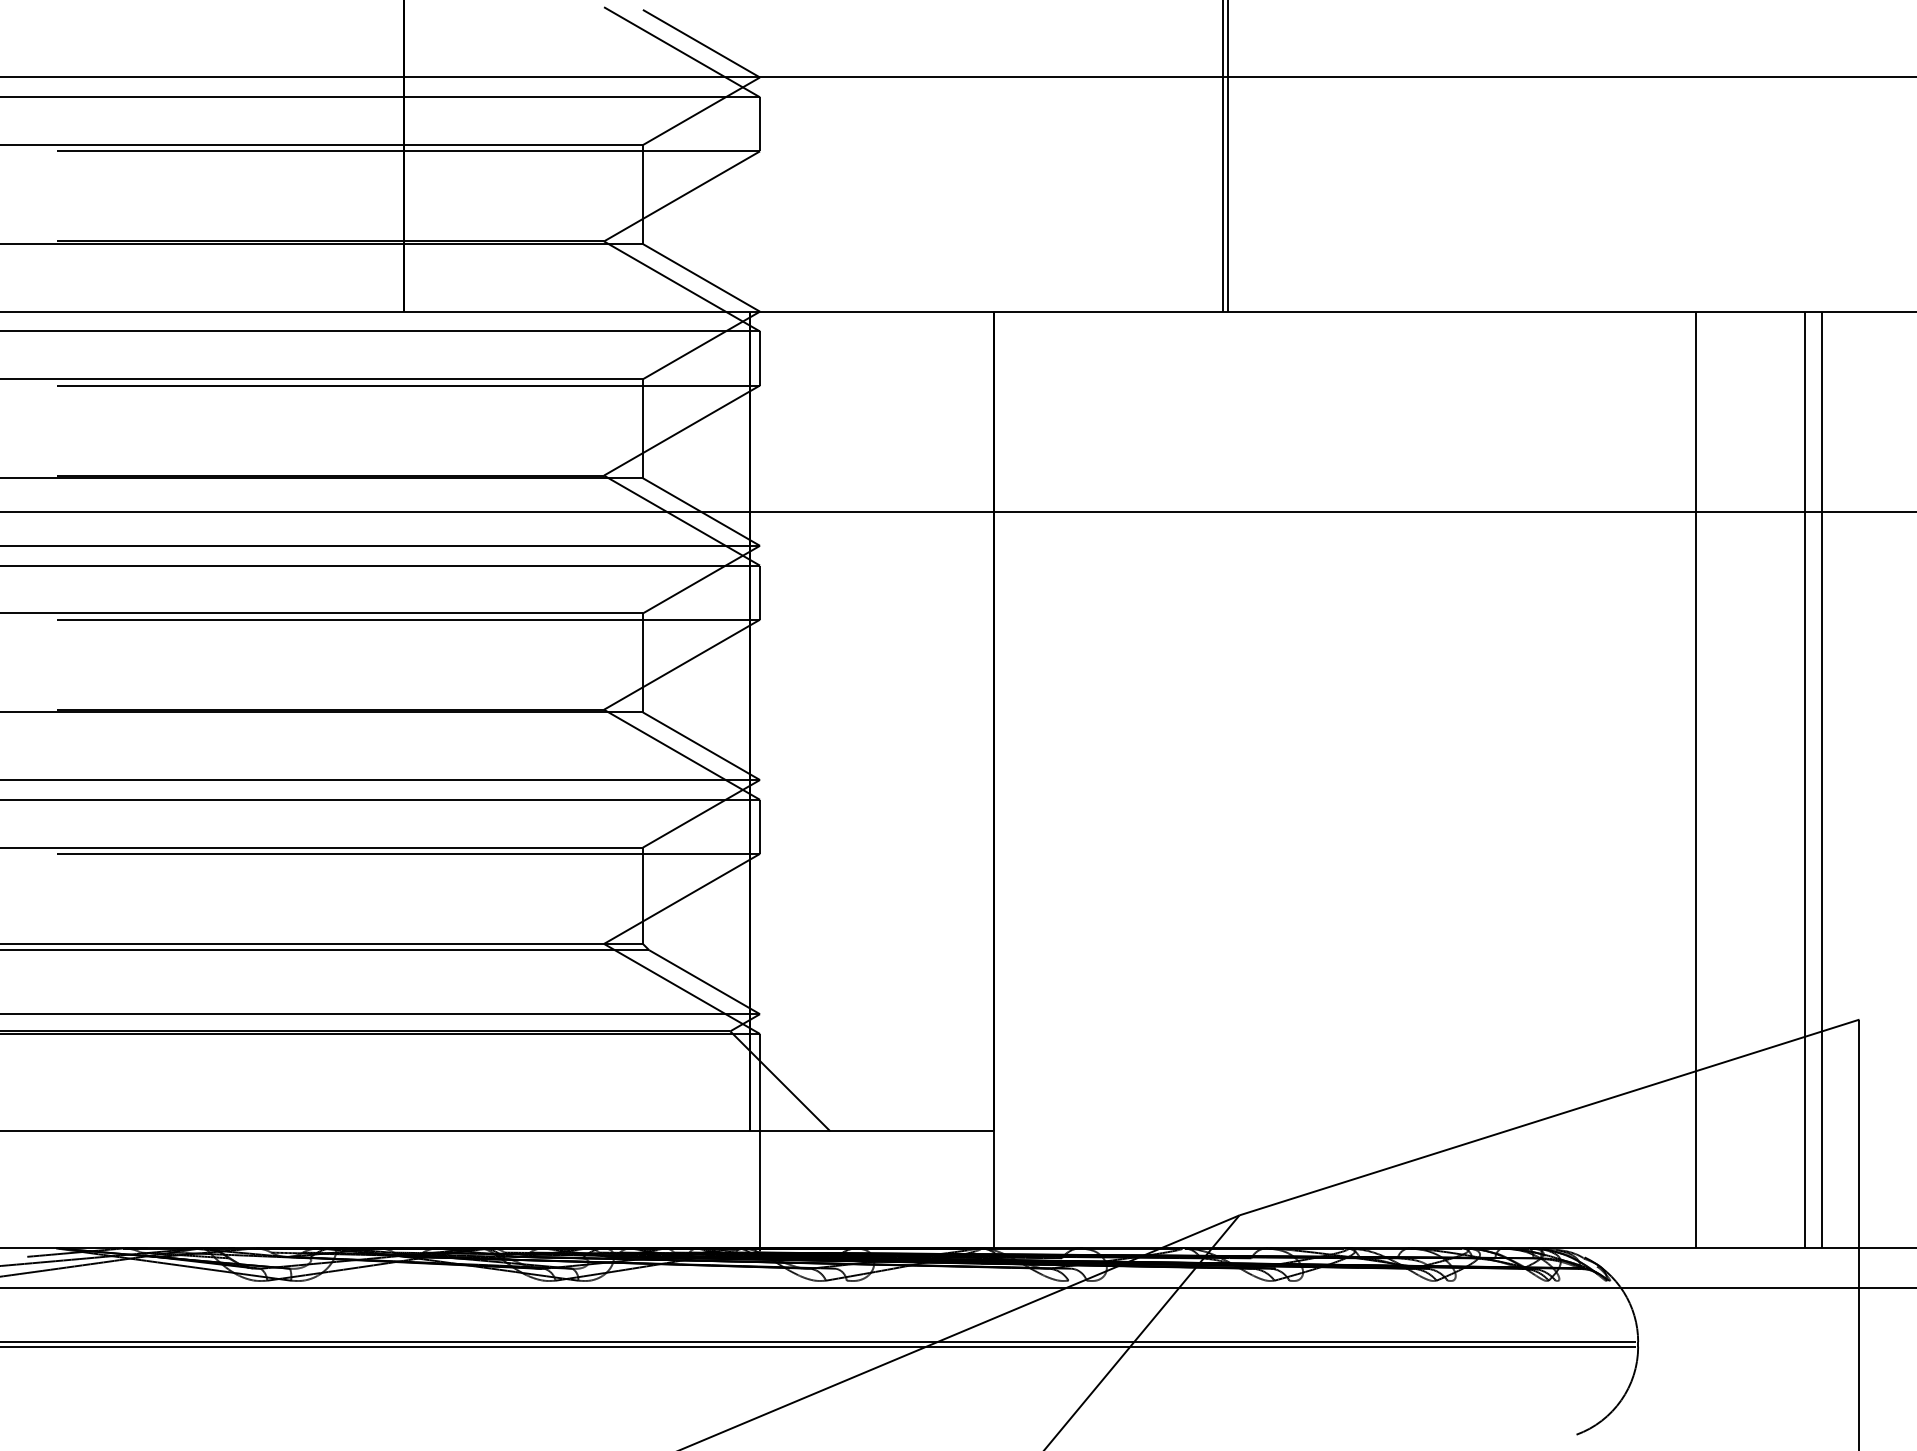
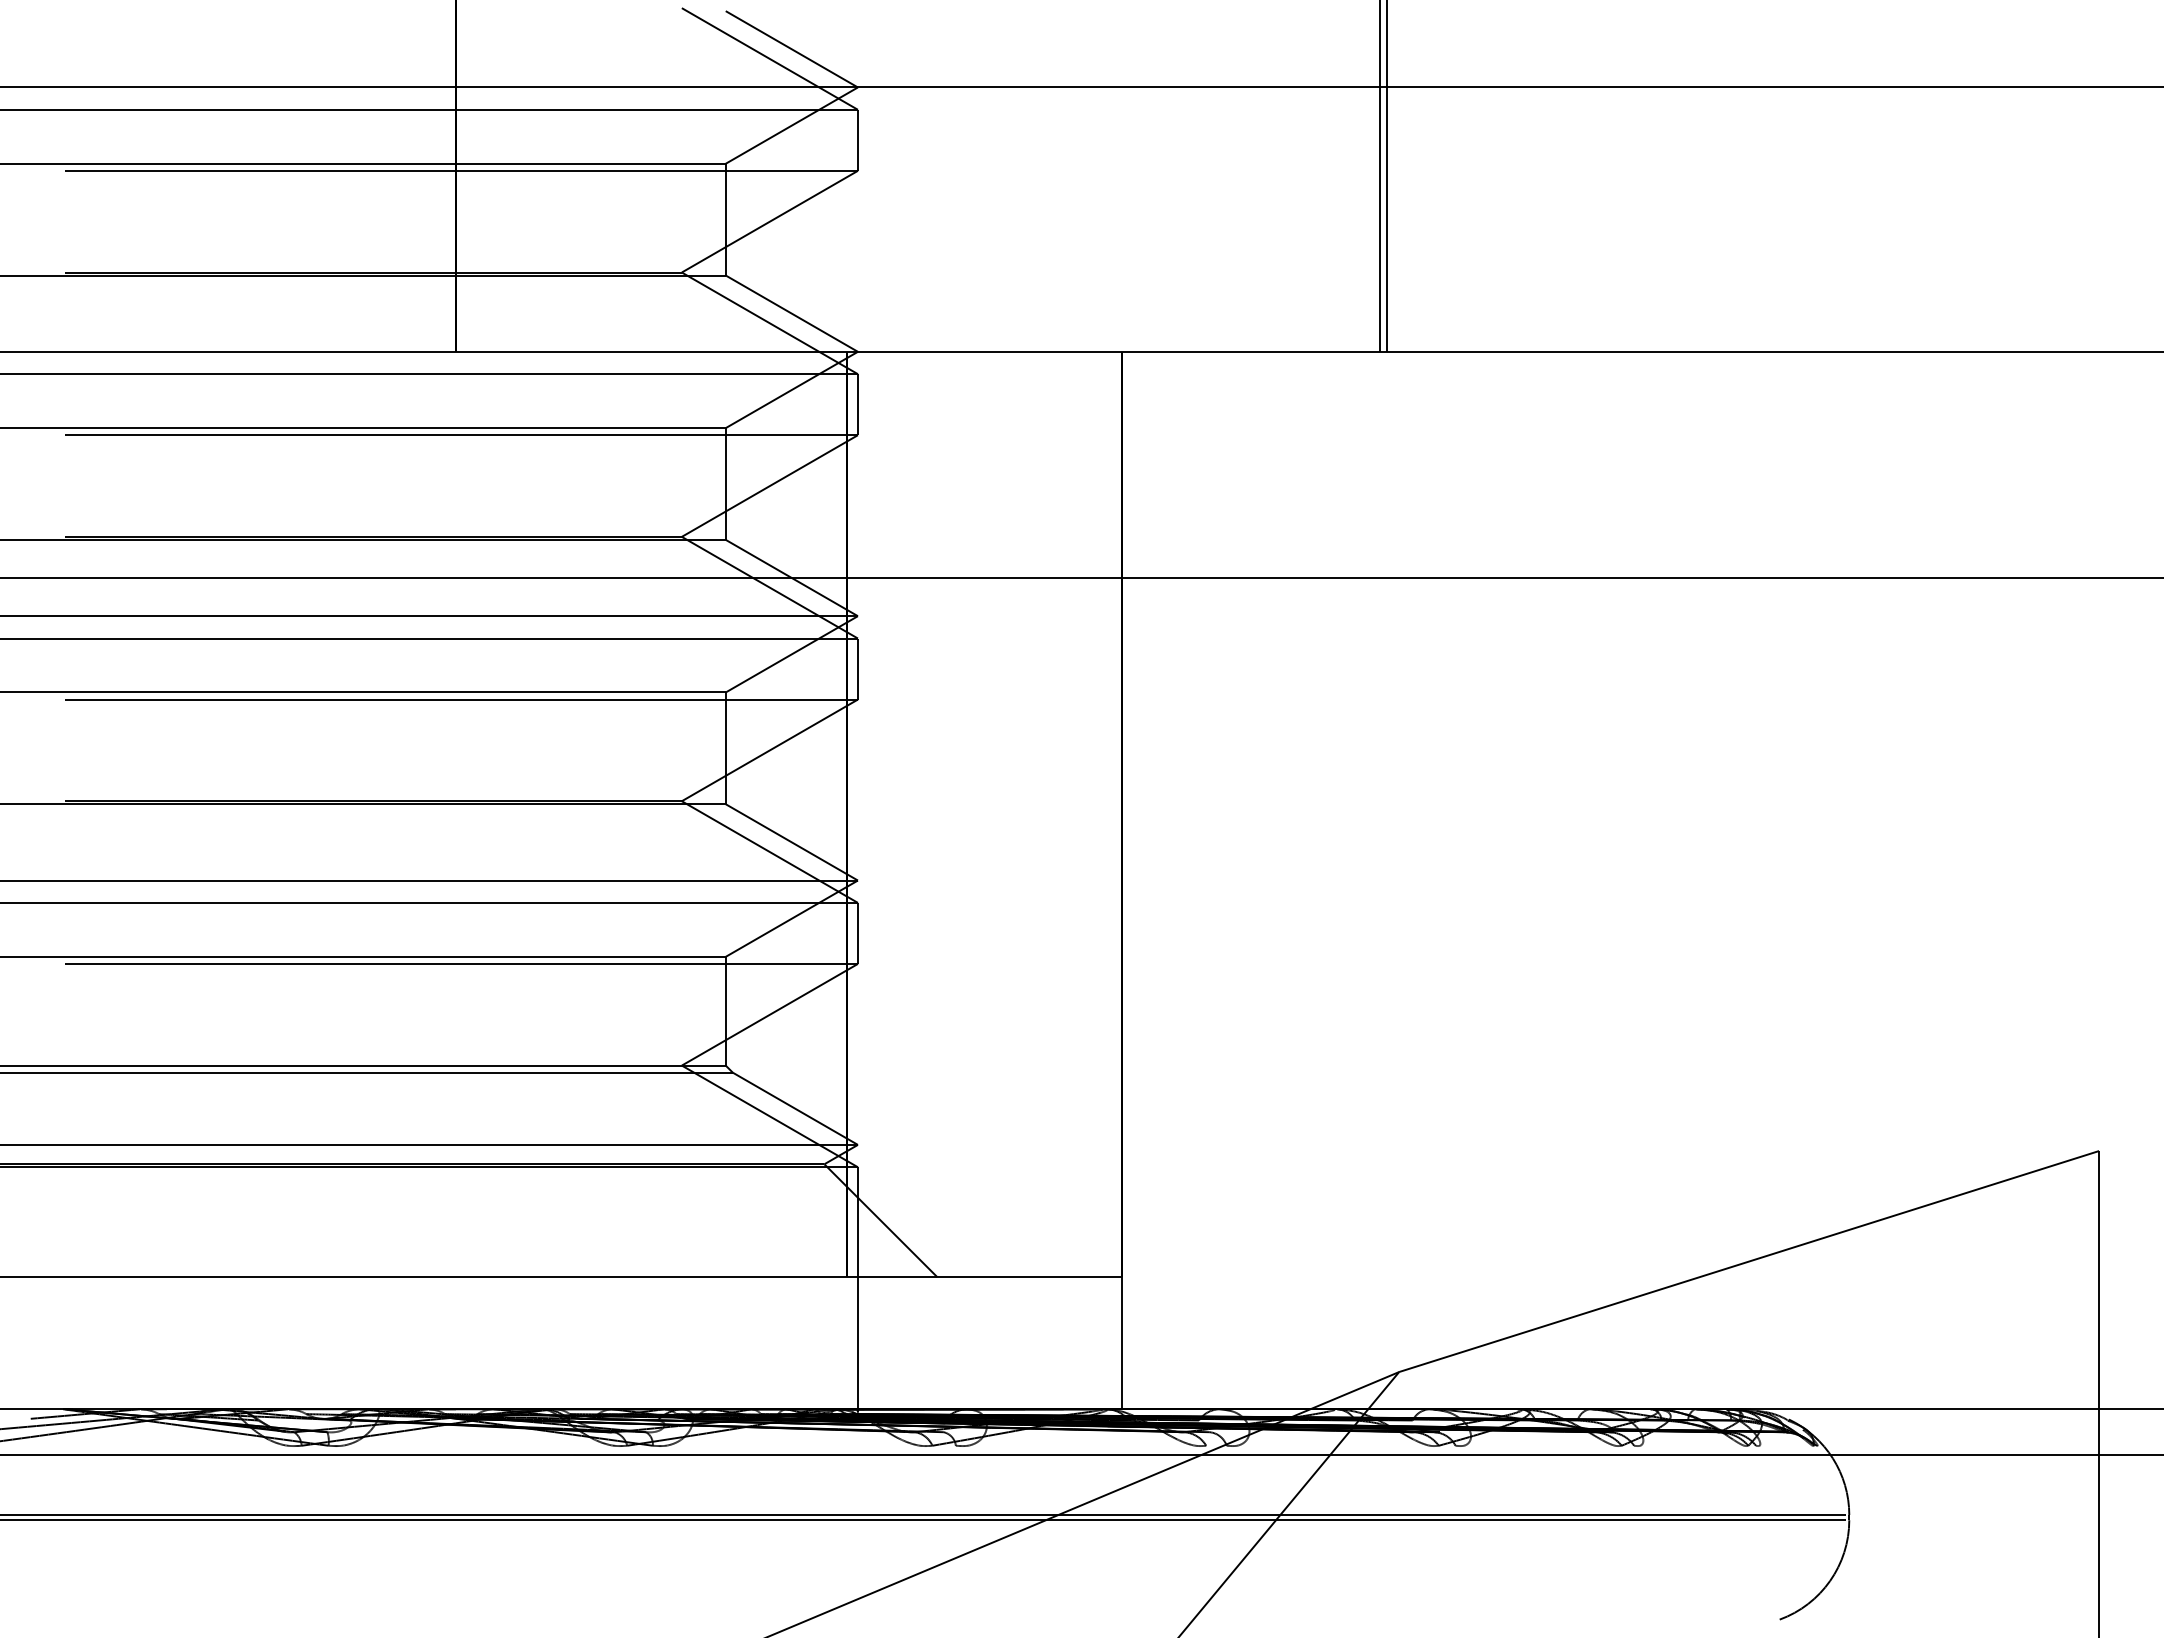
line: (1695, 779) -> (1913, 879), removed
line: (1805, 779) -> (2038, 879), removed
line: (1821, 779) -> (2056, 879), removed

